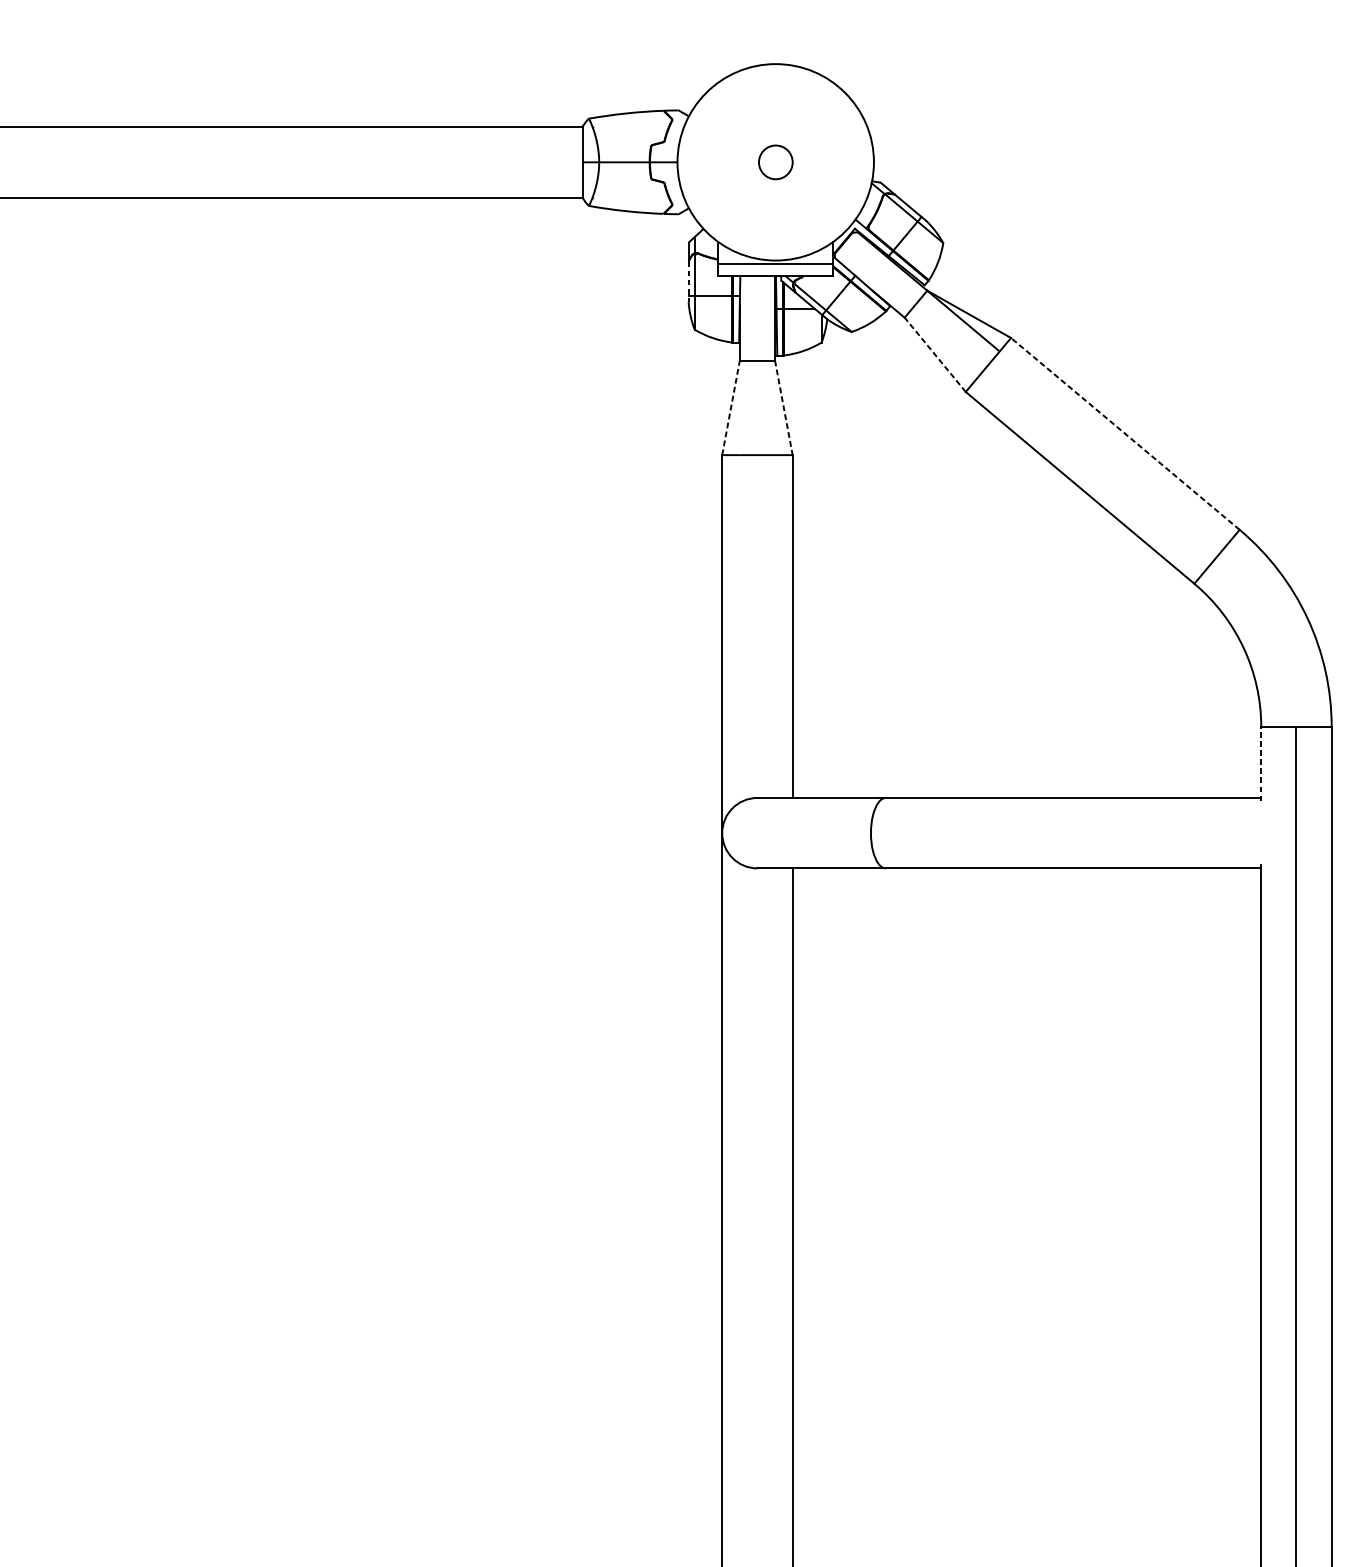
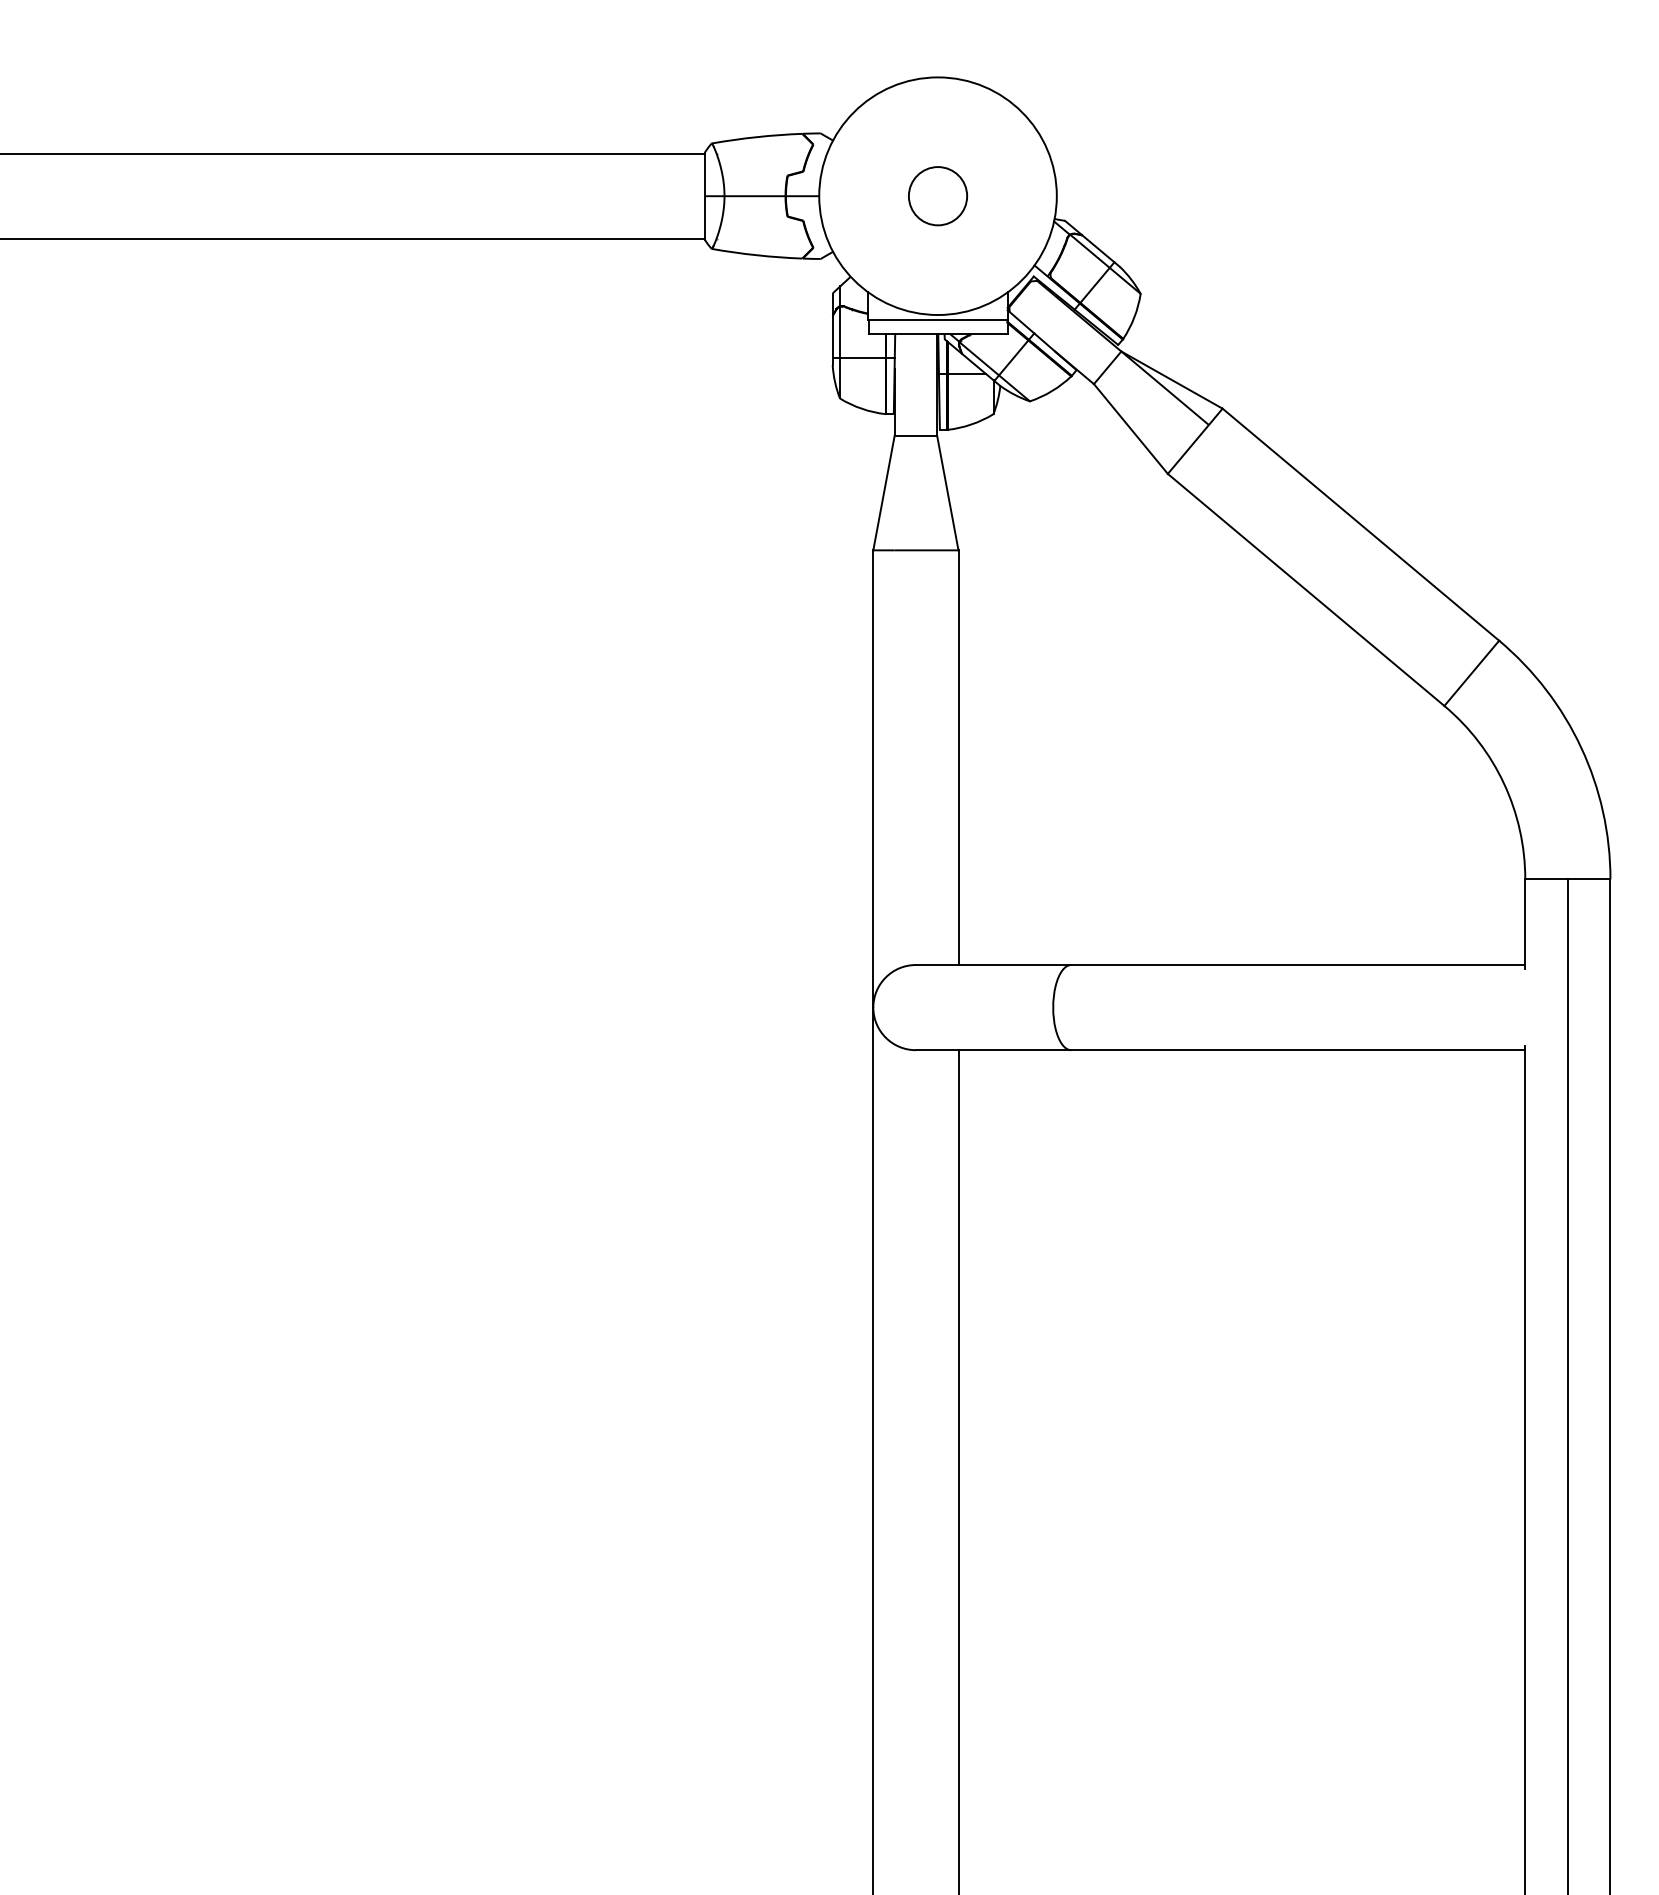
circle: (776, 162) -> (938, 196), size x1.43
line: (688, 281) -> (832, 340), dashed -> solid
line: (934, 354) -> (1130, 428), dashed -> solid
line: (731, 407) -> (884, 492), dashed -> solid
line: (783, 408) -> (947, 493), dashed -> solid
line: (1125, 433) -> (1360, 524), dashed -> solid
line: (1261, 764) -> (1525, 924), dashed -> solid

